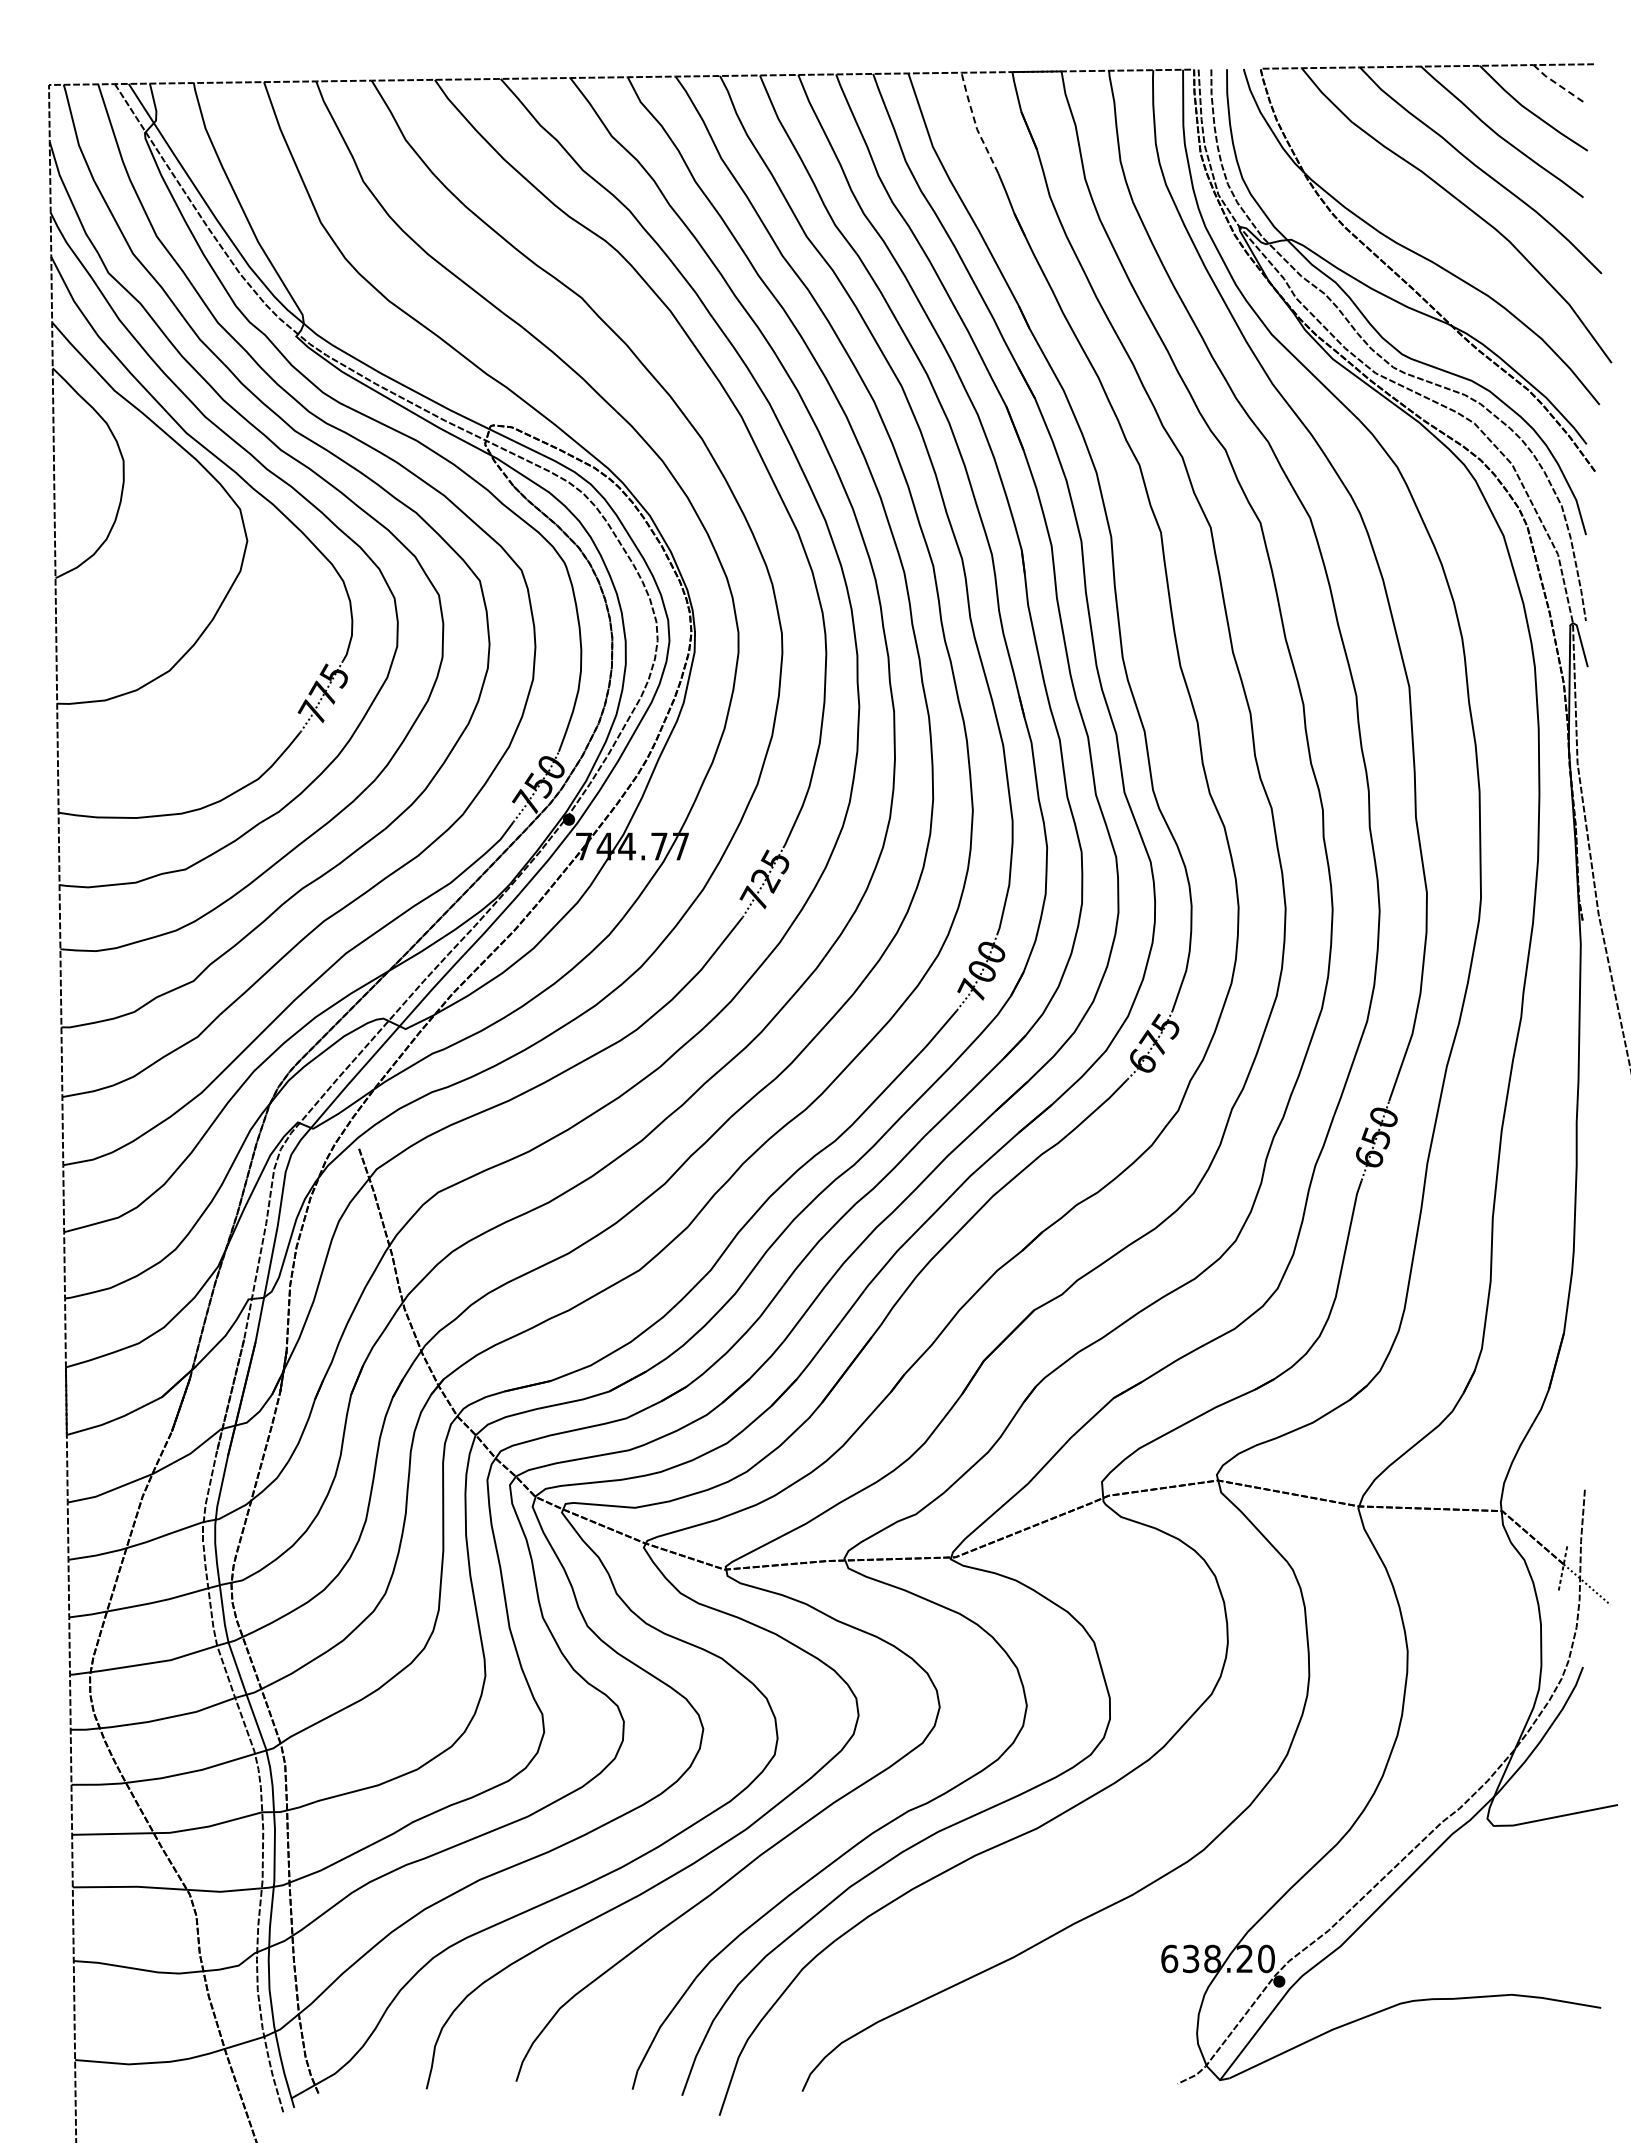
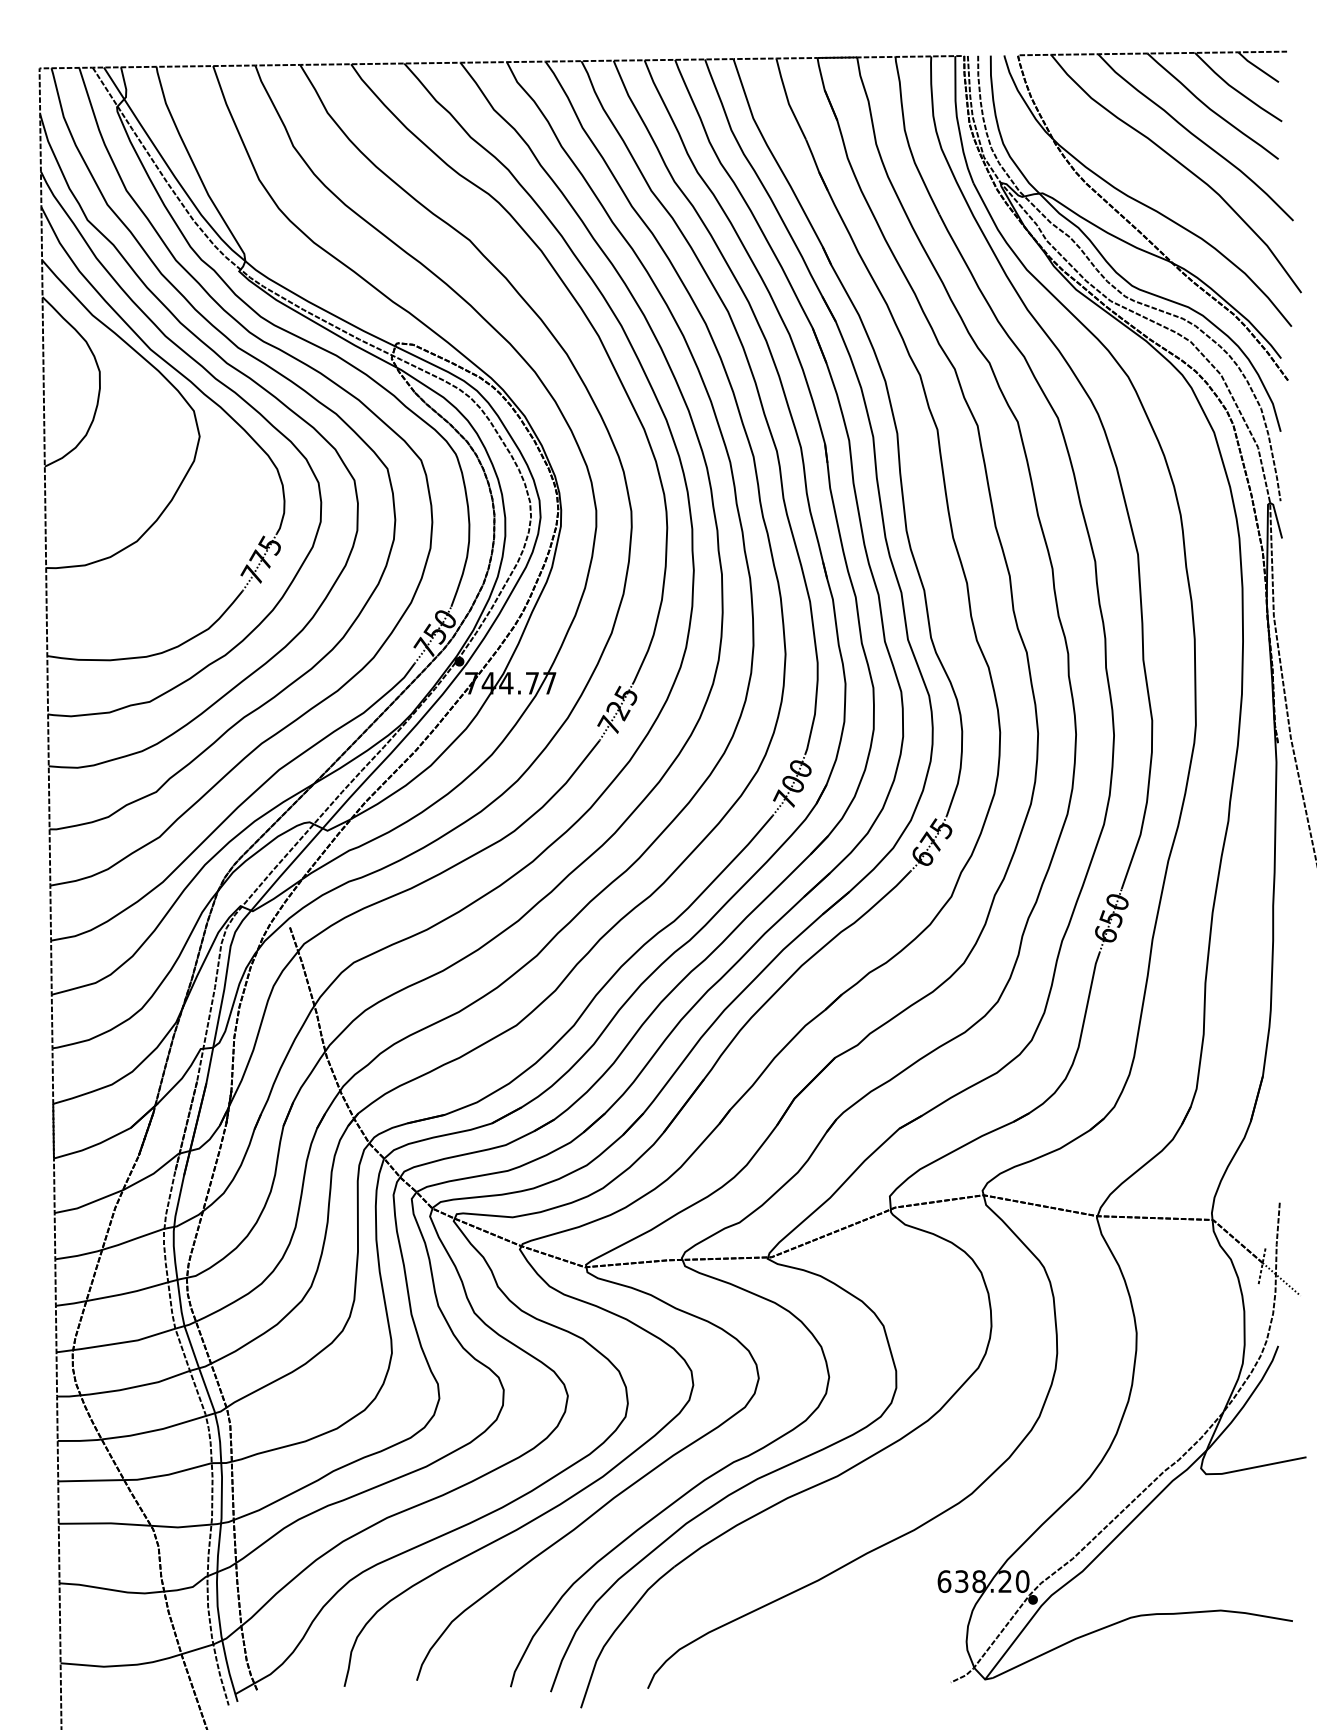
line: (1557, 84) -> (1257, 67), dashed -> solid
line: (975, 123) -> (787, 99), dashed -> solid

